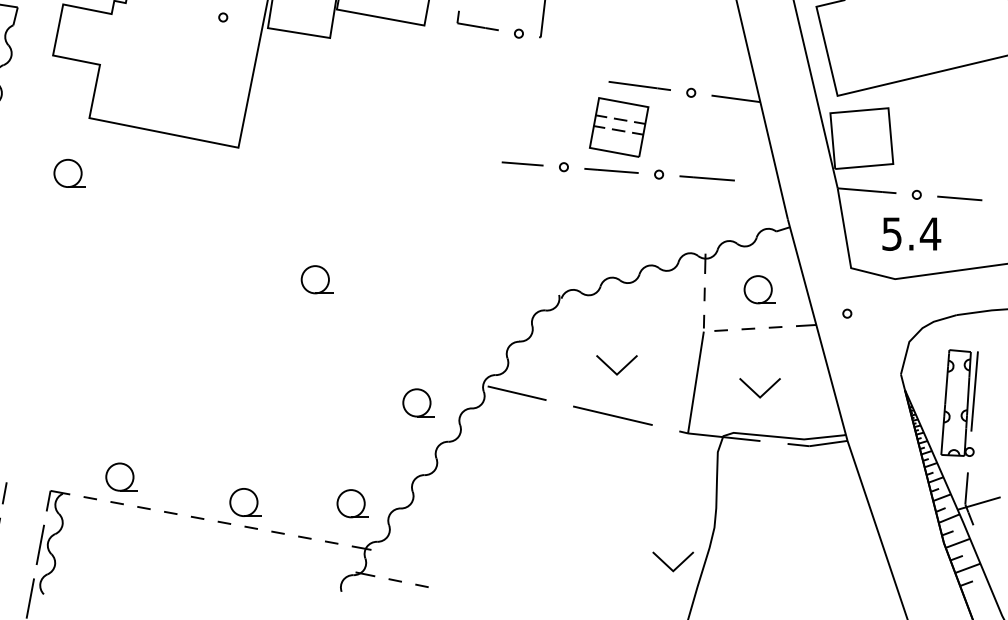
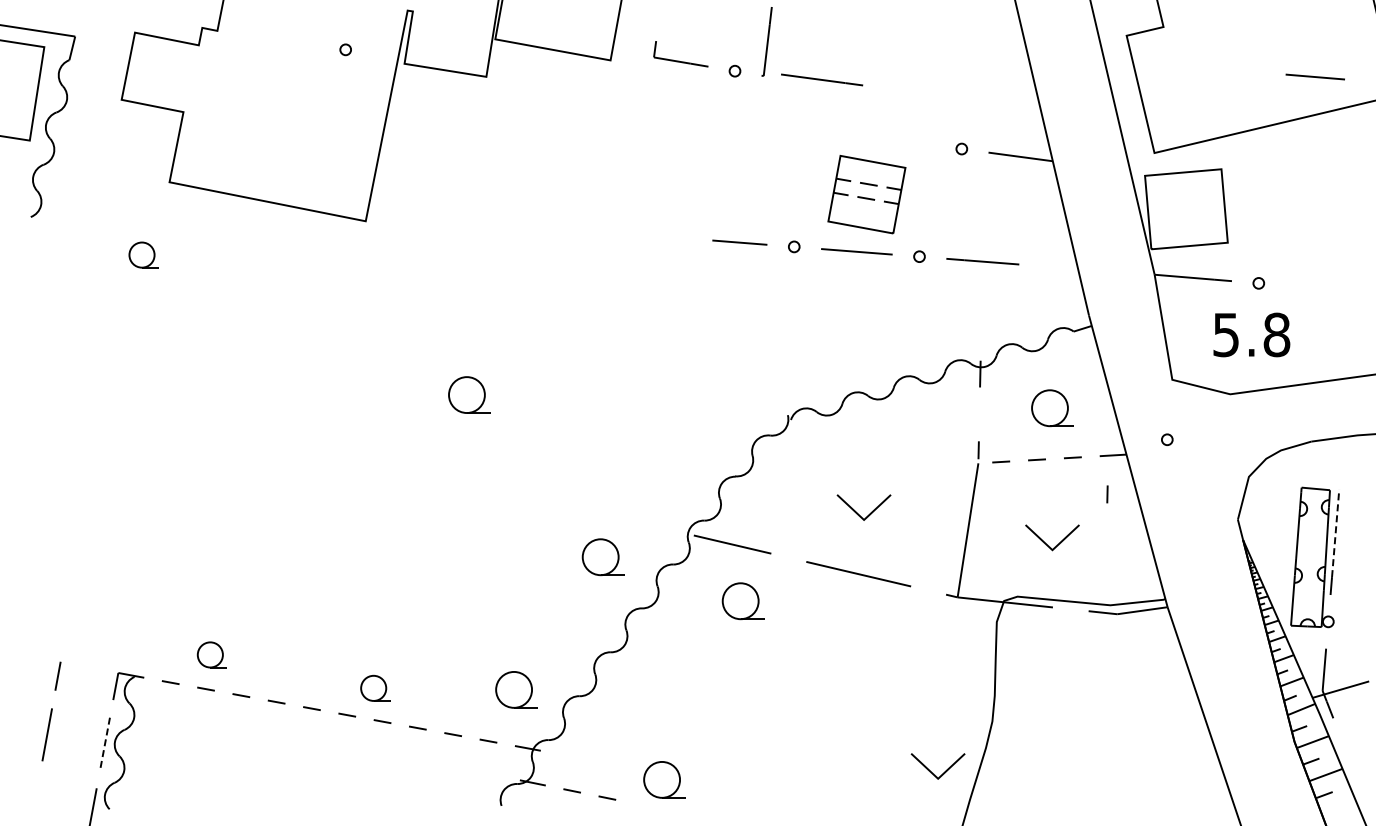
line: (640, 85) -> (822, 79), moved
part: (69, 172) -> (143, 254), size x0.7
line: (959, 198) -> (1314, 76), moved
text: (930, 233) -> (1276, 334), 5.4 -> 5.8
line: (704, 294) -> (1107, 494), moved
line: (975, 384) -> (1335, 532), solid -> dashed
part: (524, 436) -> (742, 601), added
part: (121, 476) -> (211, 654), size x0.7
part: (245, 502) -> (375, 688), size x0.7
line: (40, 545) -> (105, 744), solid -> dashed
part: (465, 571) -> (664, 779), added

